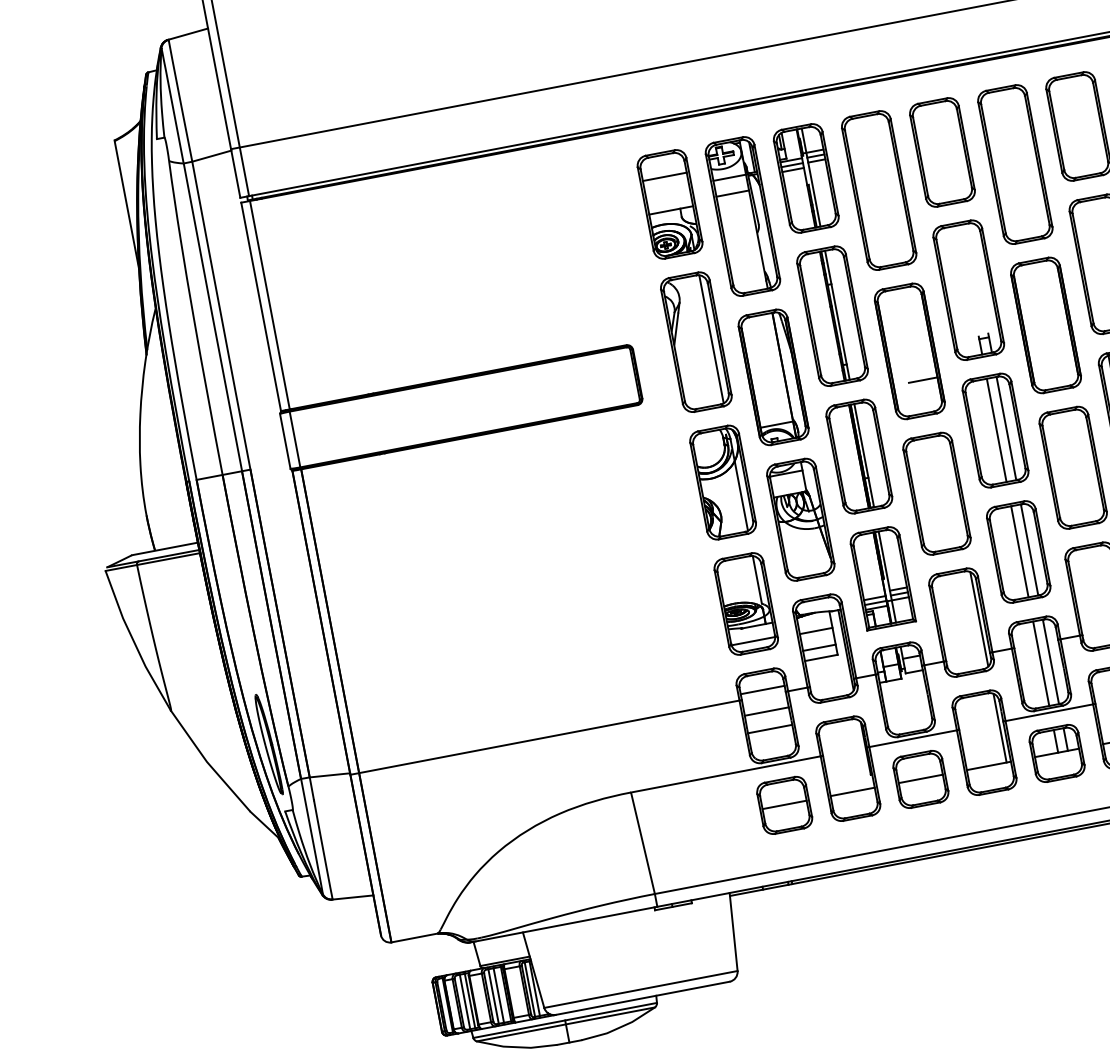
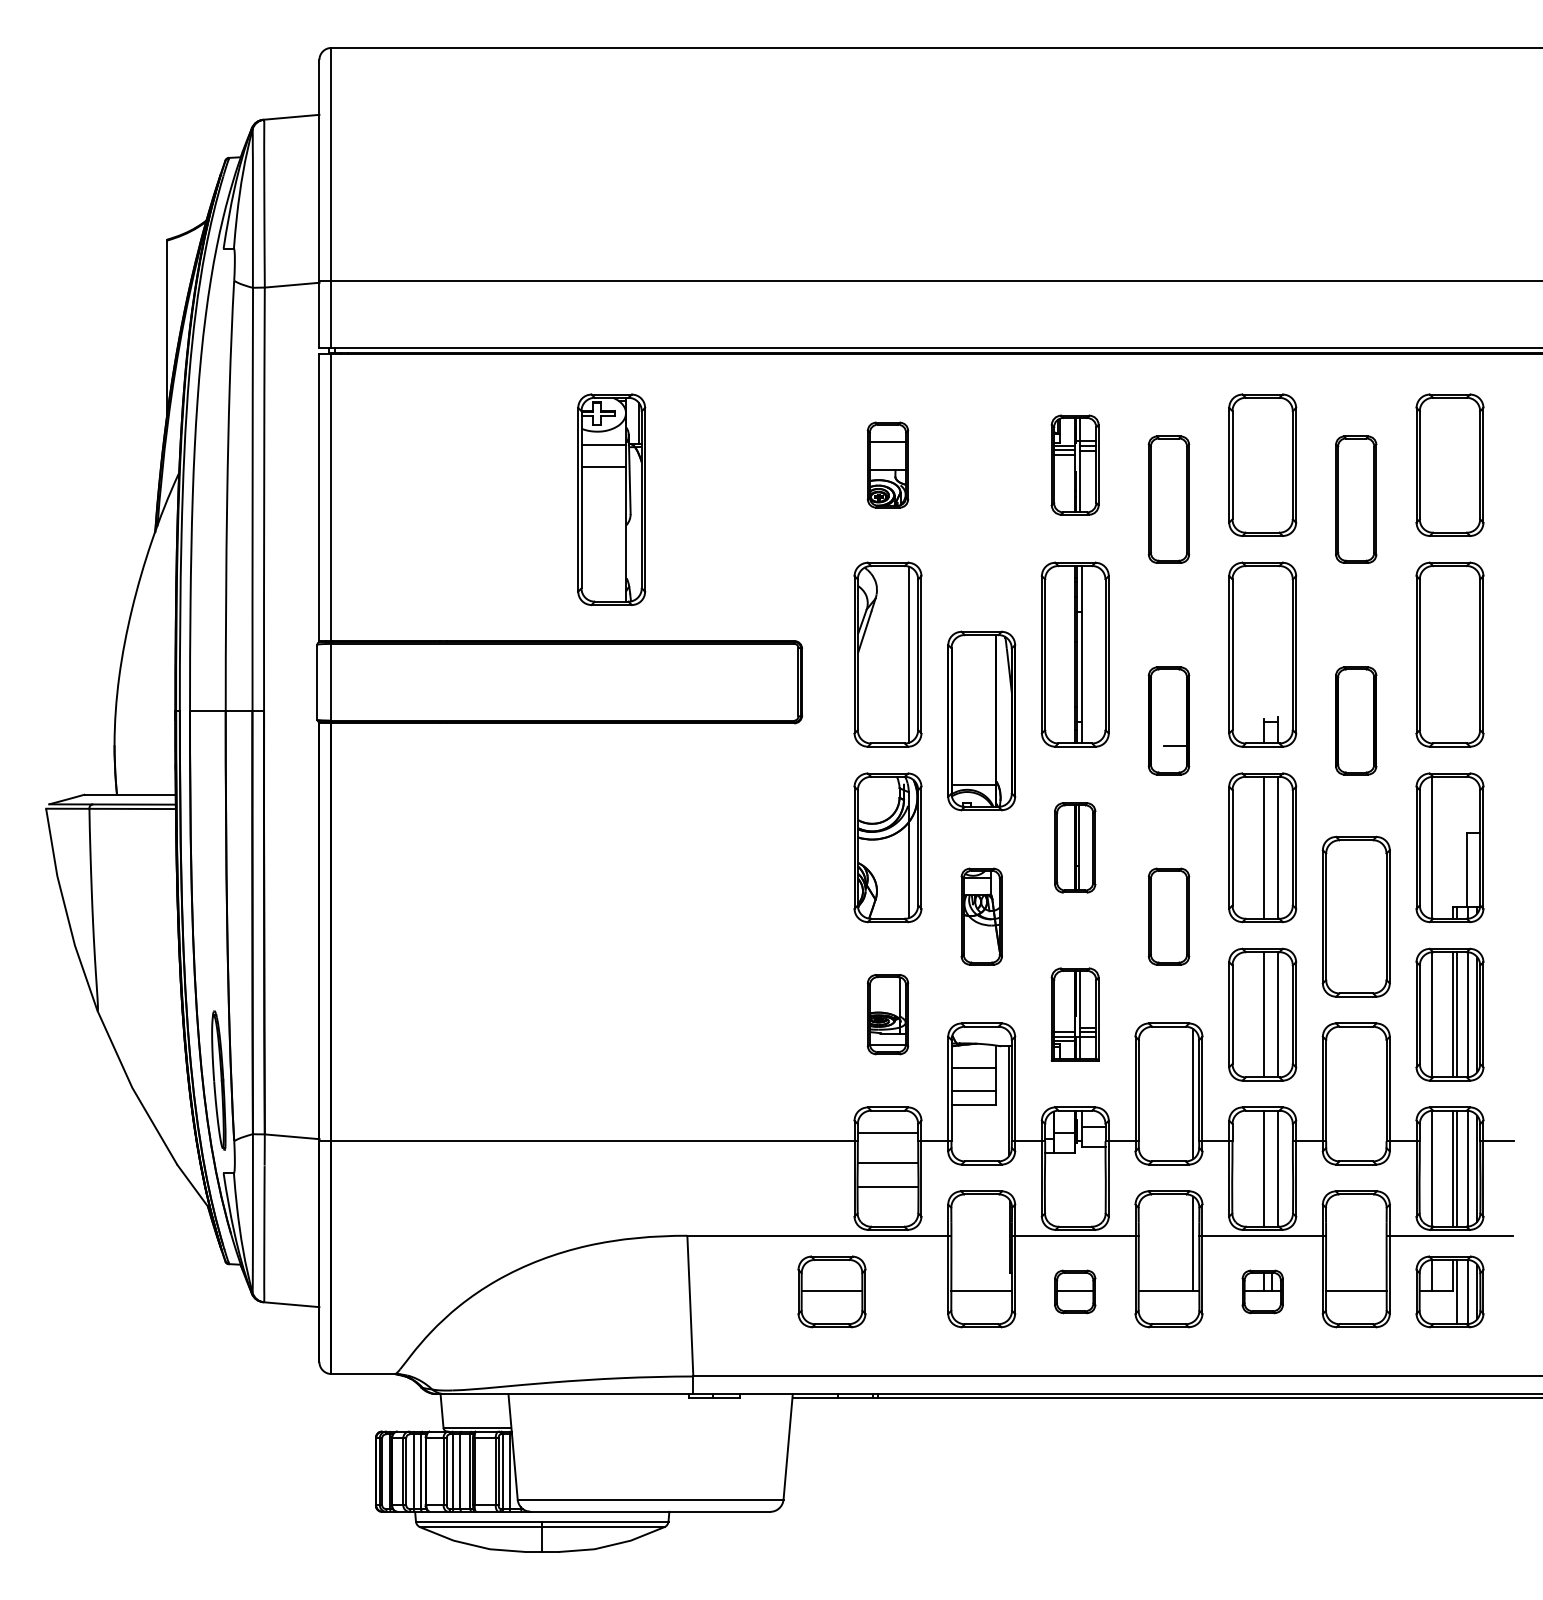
part: (1014, 164) -> (1355, 499), size x0.6
part: (805, 178) -> (1074, 464), size x0.7
part: (878, 190) -> (1168, 499), size x0.6
part: (669, 203) -> (887, 464), size x0.6
part: (742, 216) -> (611, 499), moved
part: (1045, 325) -> (1355, 720), size x0.6
part: (909, 351) -> (1168, 720), size x0.6
part: (858, 456) -> (1074, 847), size x0.6
part: (936, 493) -> (1168, 916), size x0.6
part: (800, 519) -> (981, 916), size x0.6
part: (881, 577) -> (1074, 1014), size x0.7
part: (745, 603) -> (887, 1014), size x0.6
part: (1056, 753) -> (1262, 1291), size x0.6
part: (920, 779) -> (1074, 1291), size x0.6
part: (784, 805) -> (831, 1291), moved

